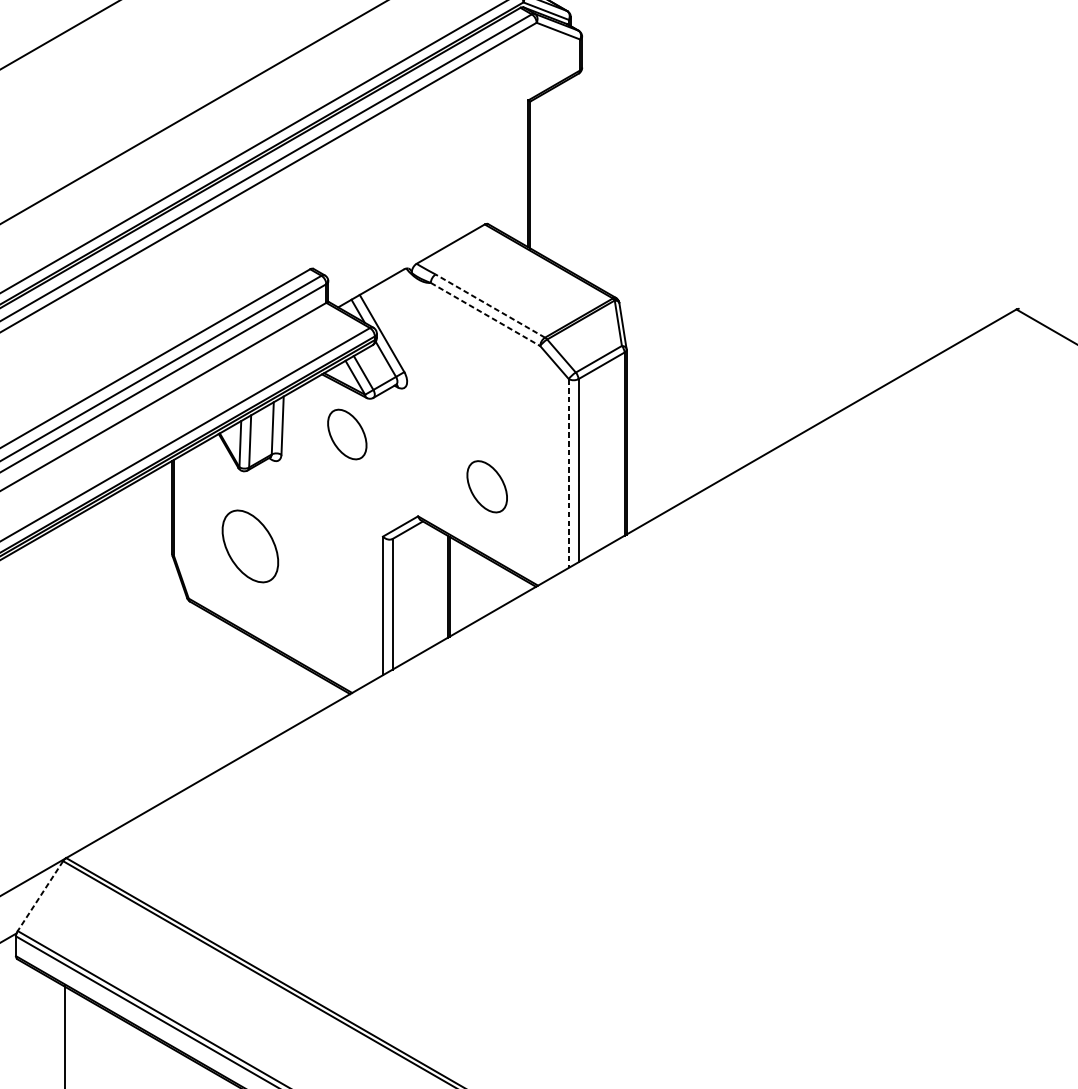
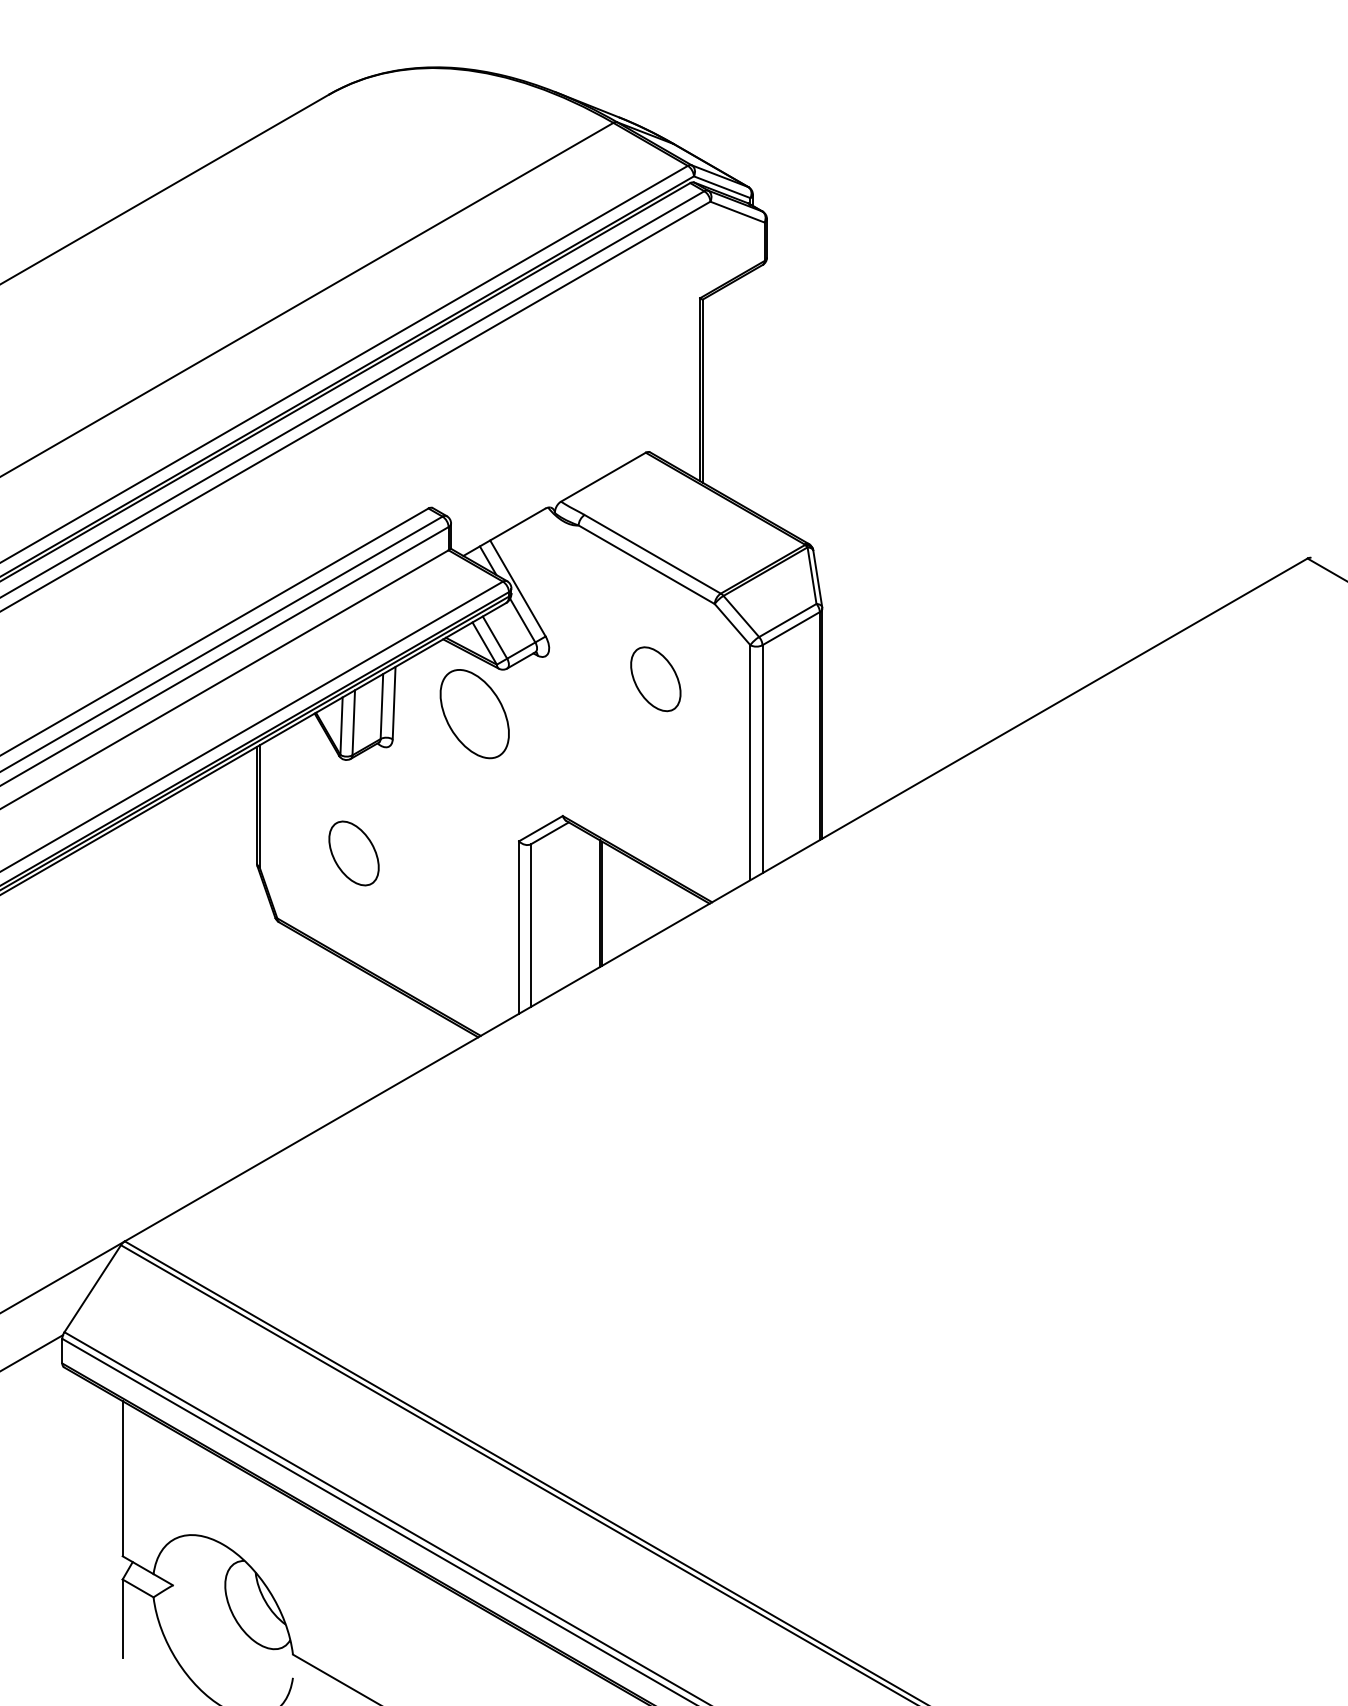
line: (490, 306) -> (652, 554), dashed -> solid
line: (485, 314) -> (646, 564), dashed -> solid
part: (347, 434) -> (474, 714), size x1.43
line: (568, 474) -> (750, 763), dashed -> solid
part: (486, 487) -> (655, 679), moved
part: (249, 546) -> (353, 853), size x0.71
line: (40, 895) -> (92, 1288), dashed -> solid

